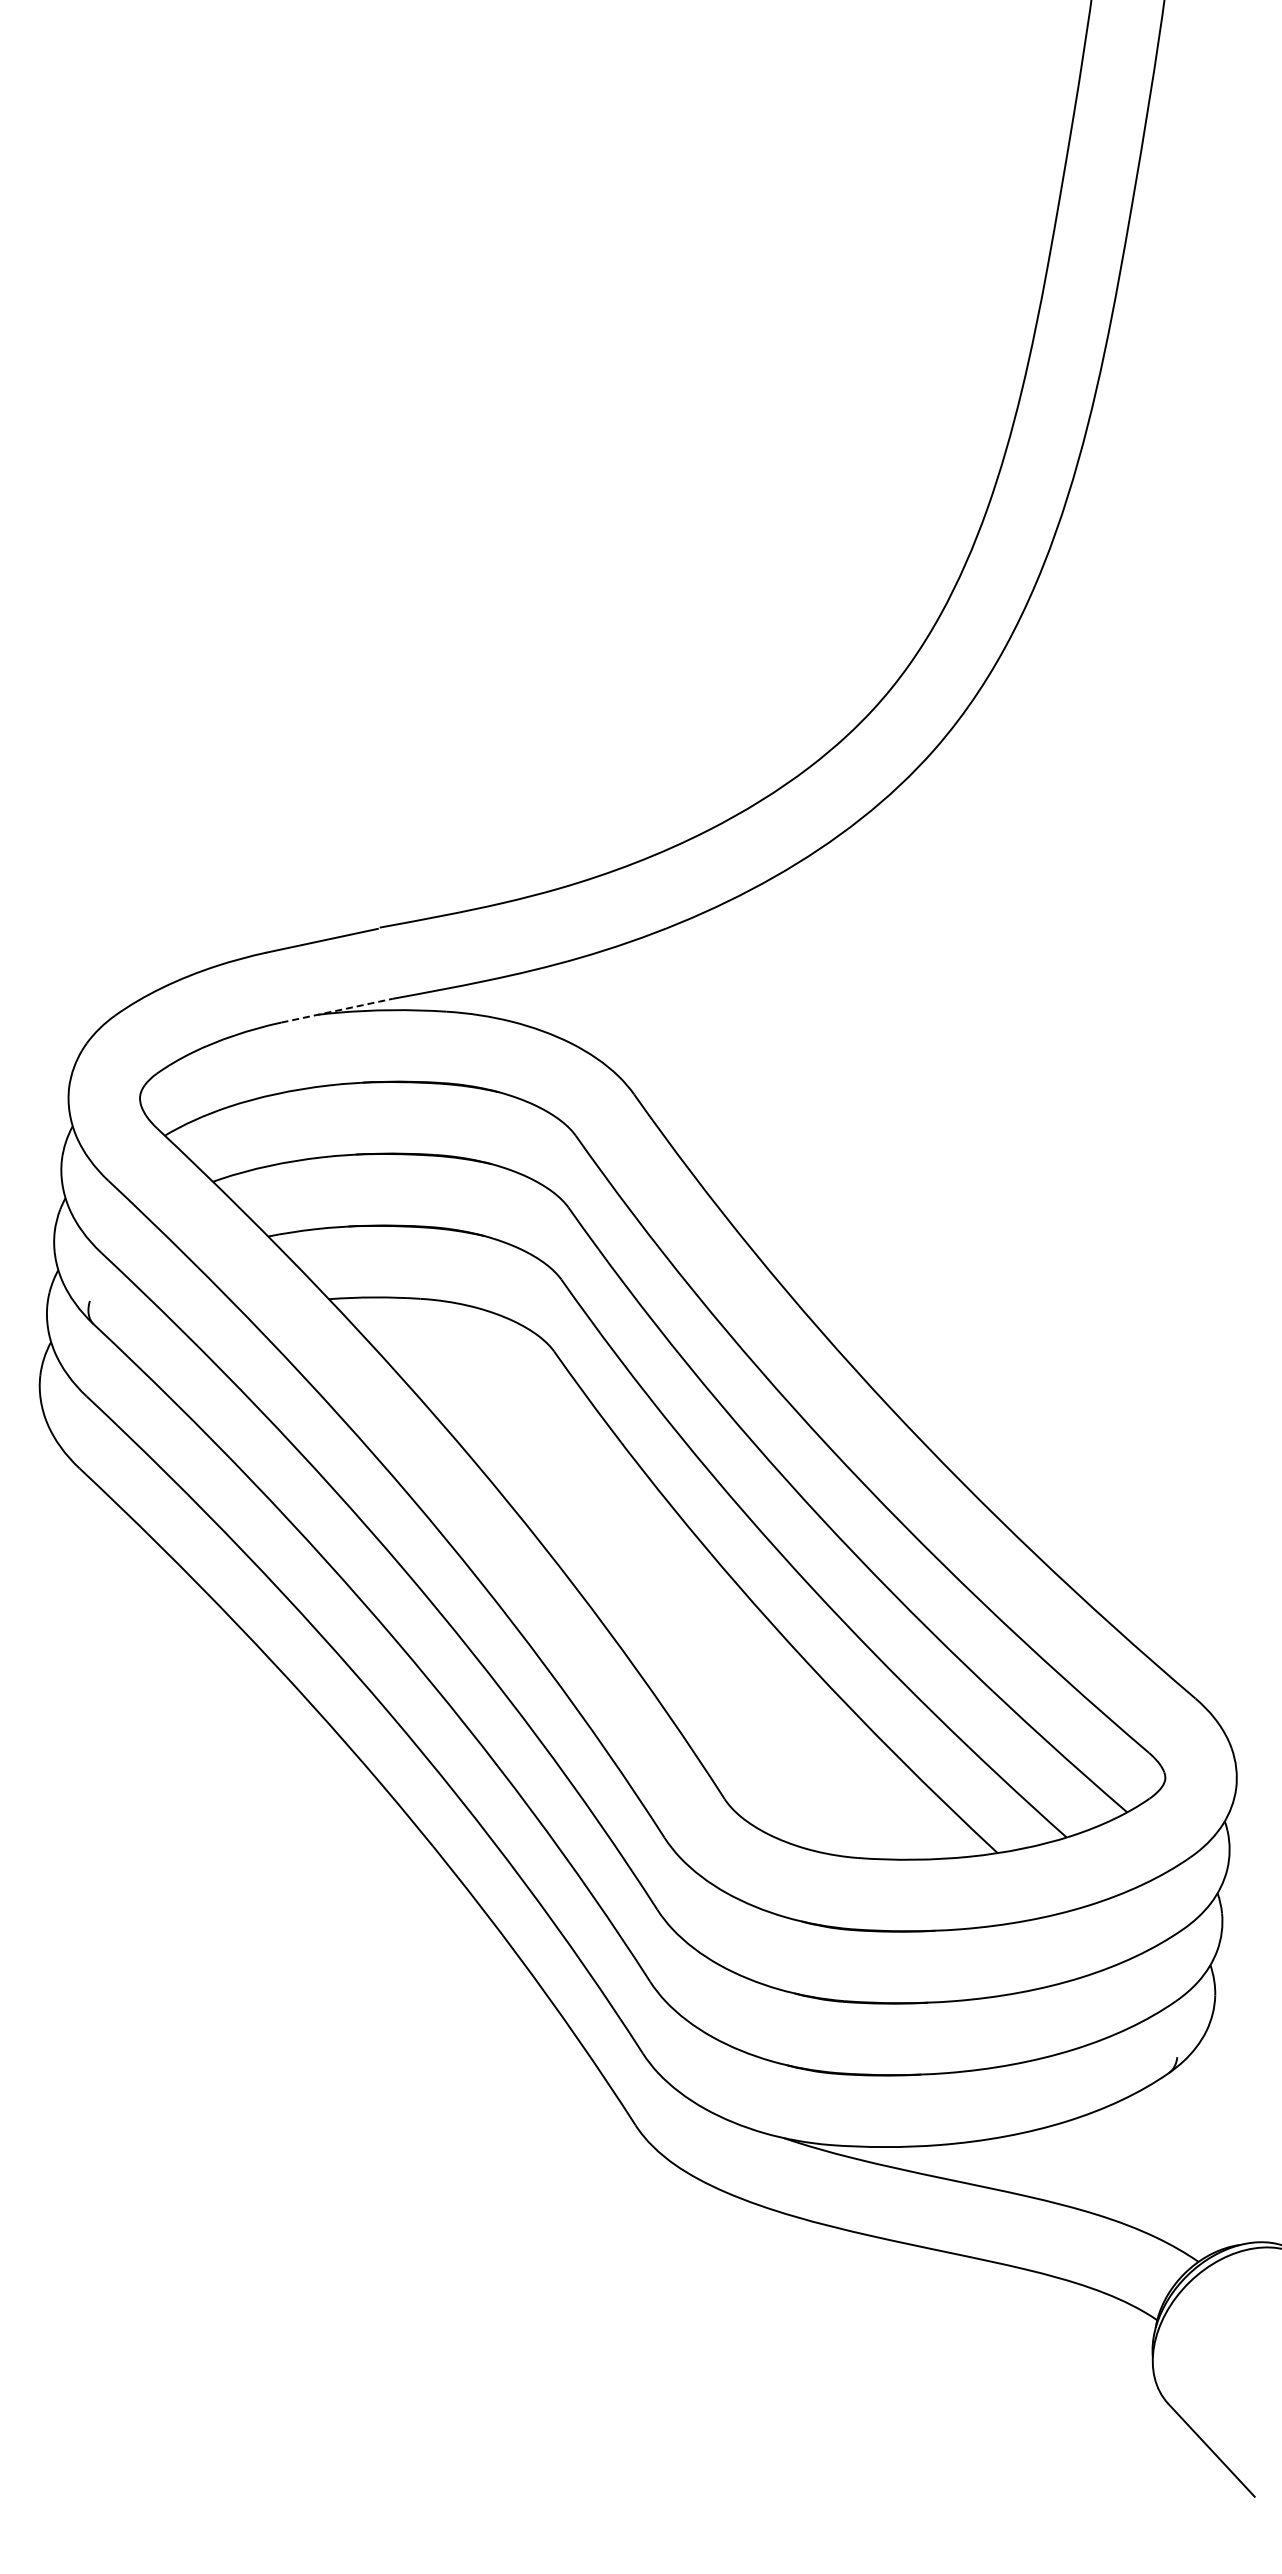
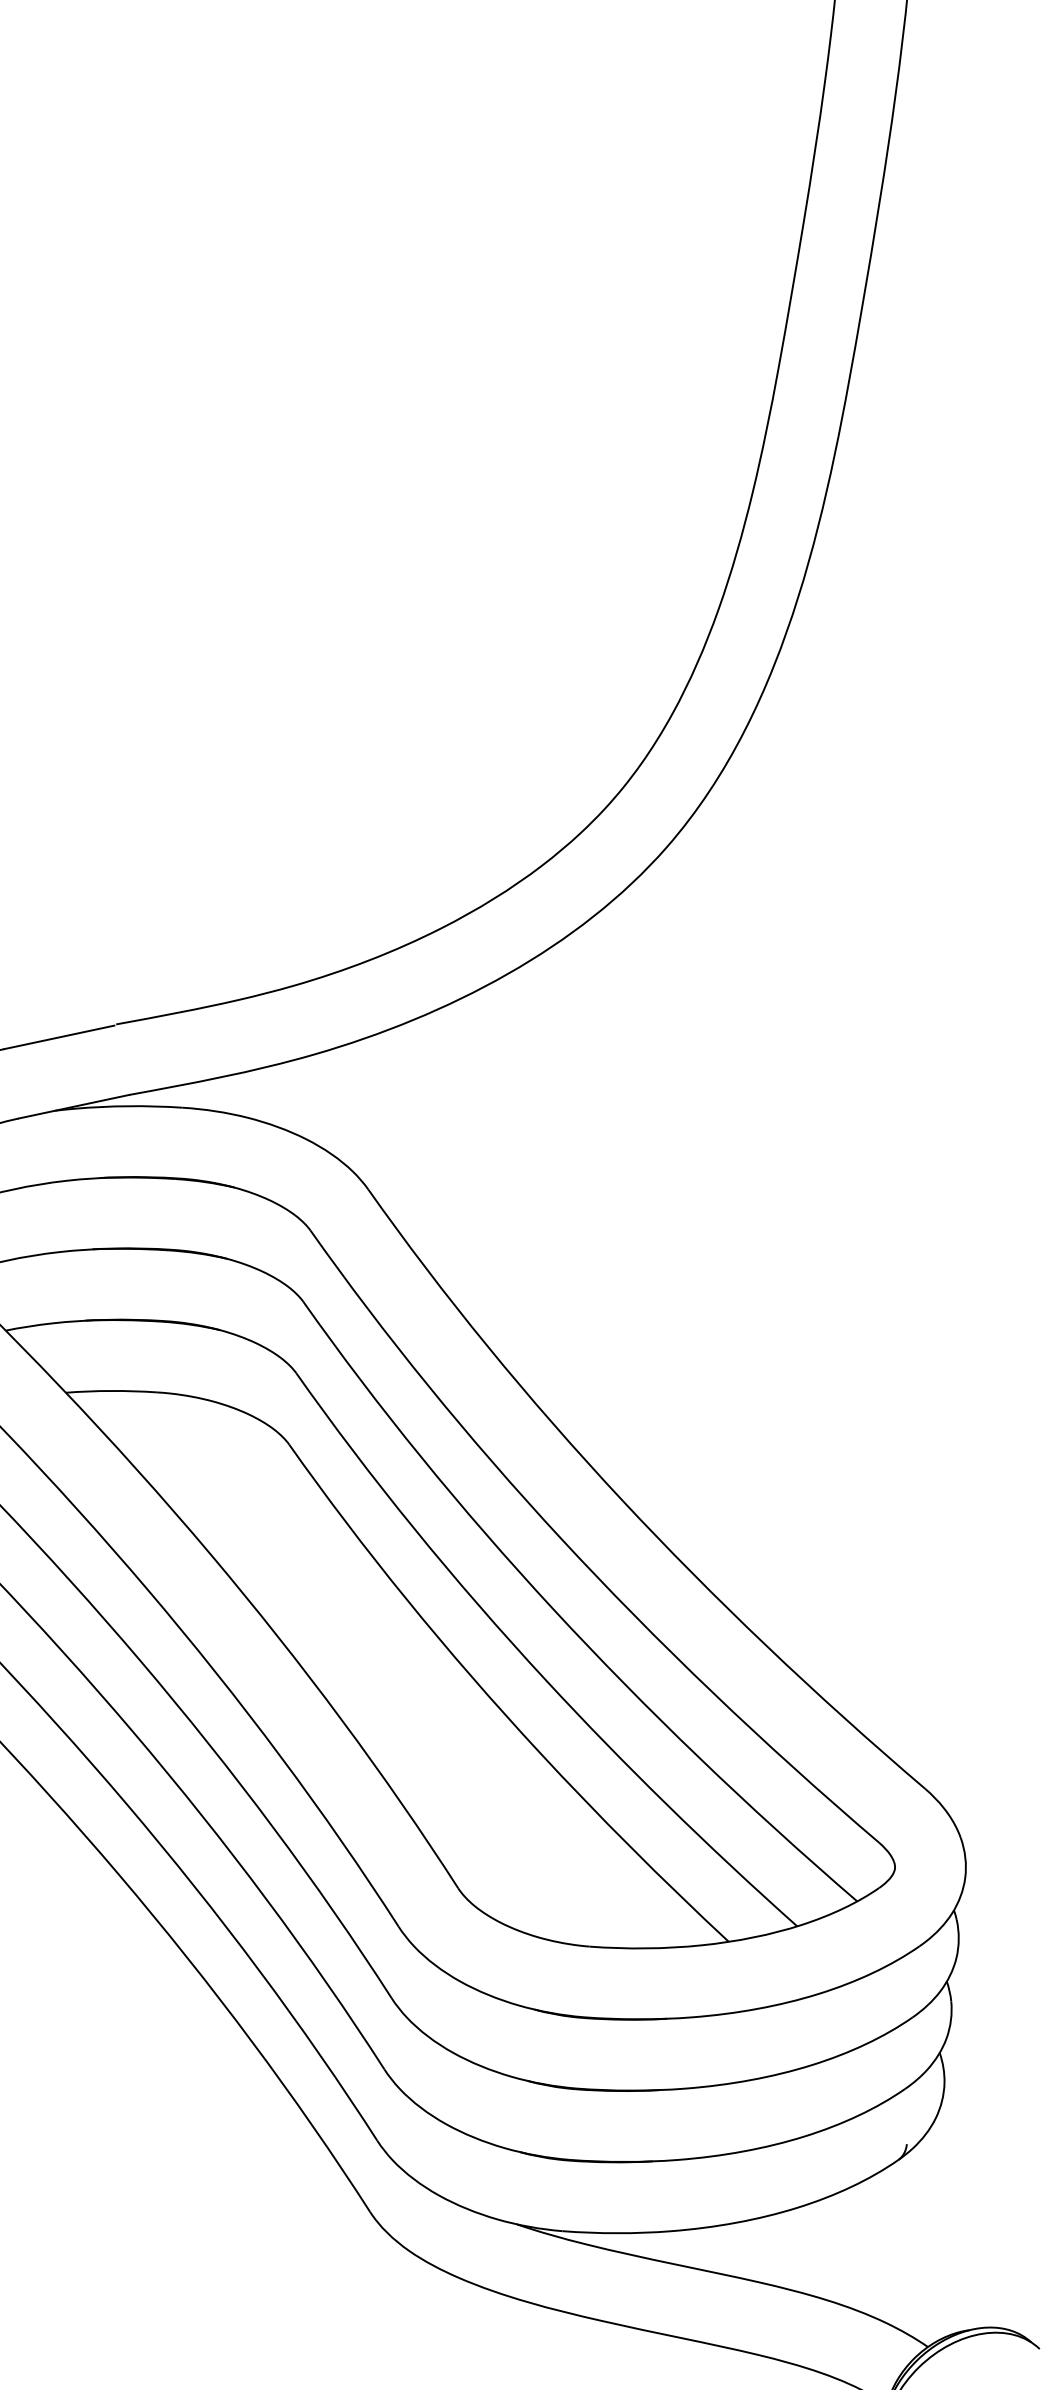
line: (337, 1010) -> (74, 1106), dashed -> solid

